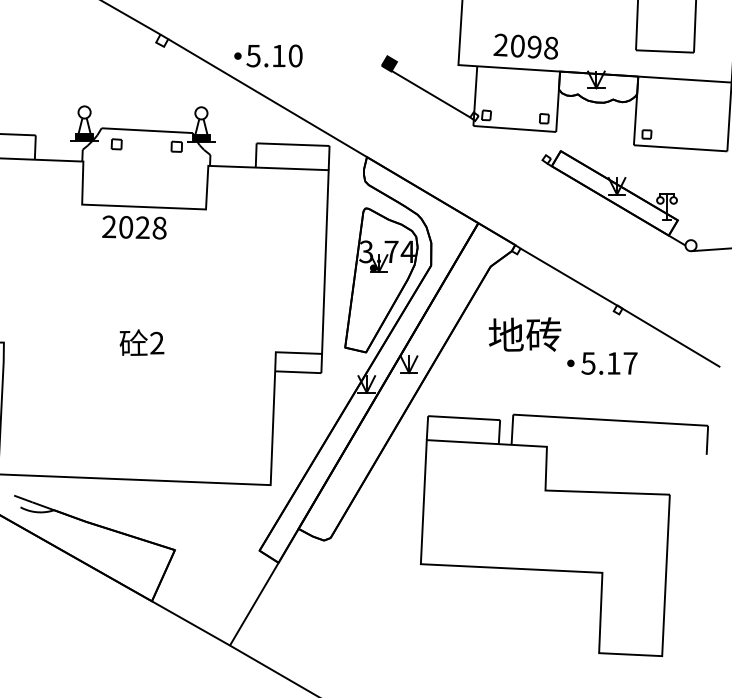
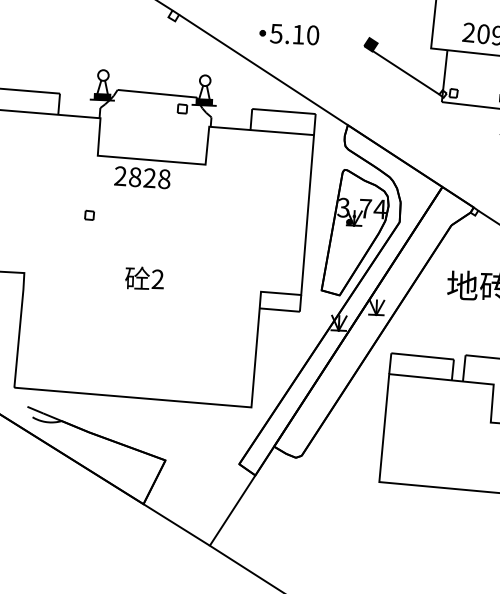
part: (267, 63) -> (288, 40), moved
part: (116, 144) -> (89, 215), moved
text: (126, 227) -> (135, 177), 2028 -> 2828

